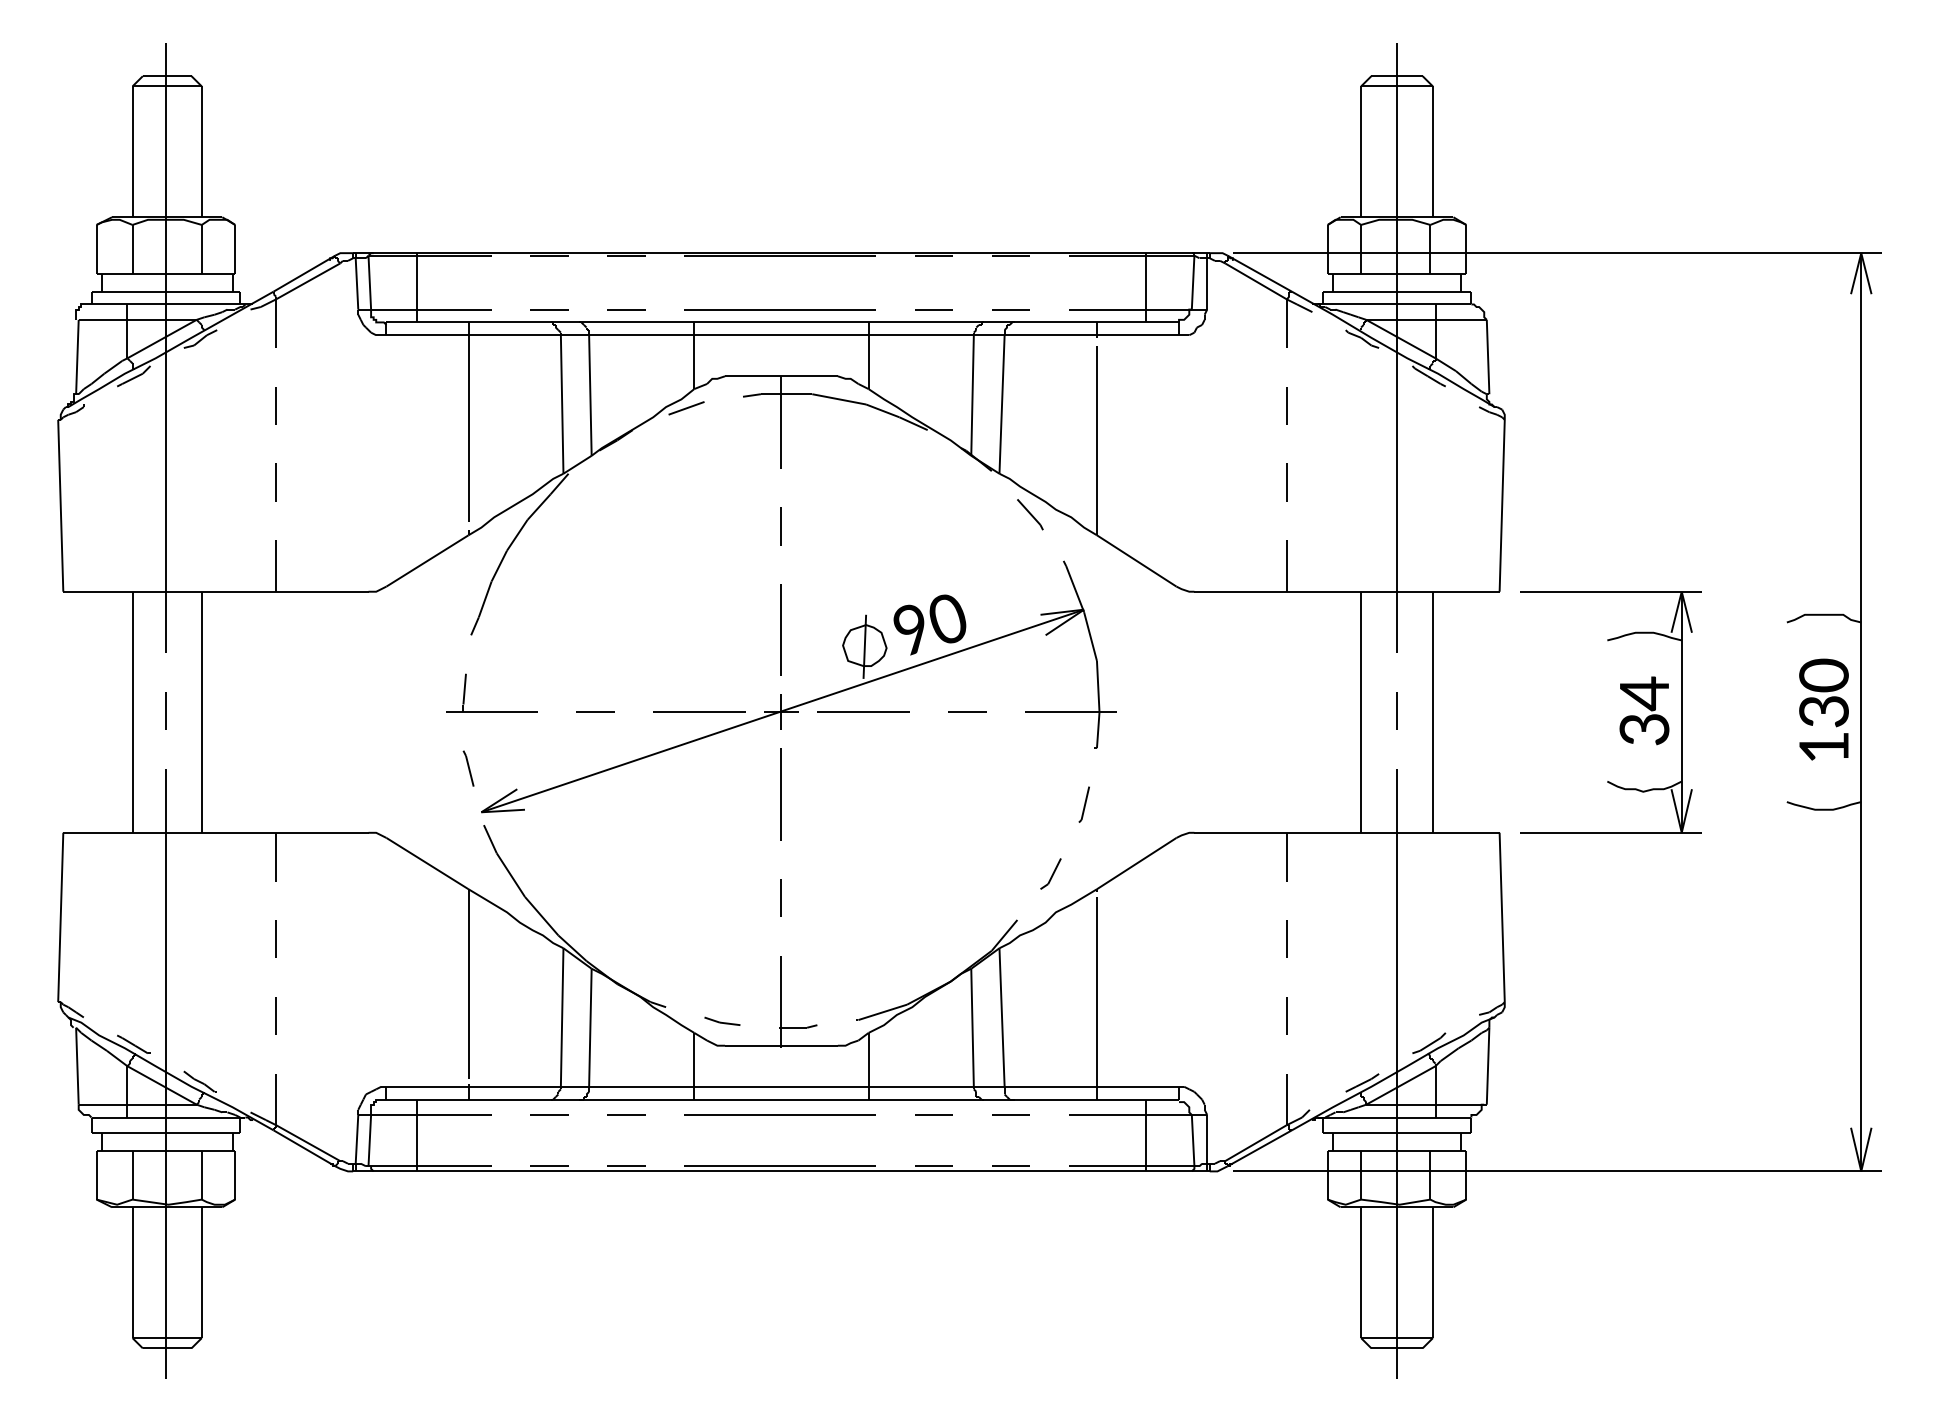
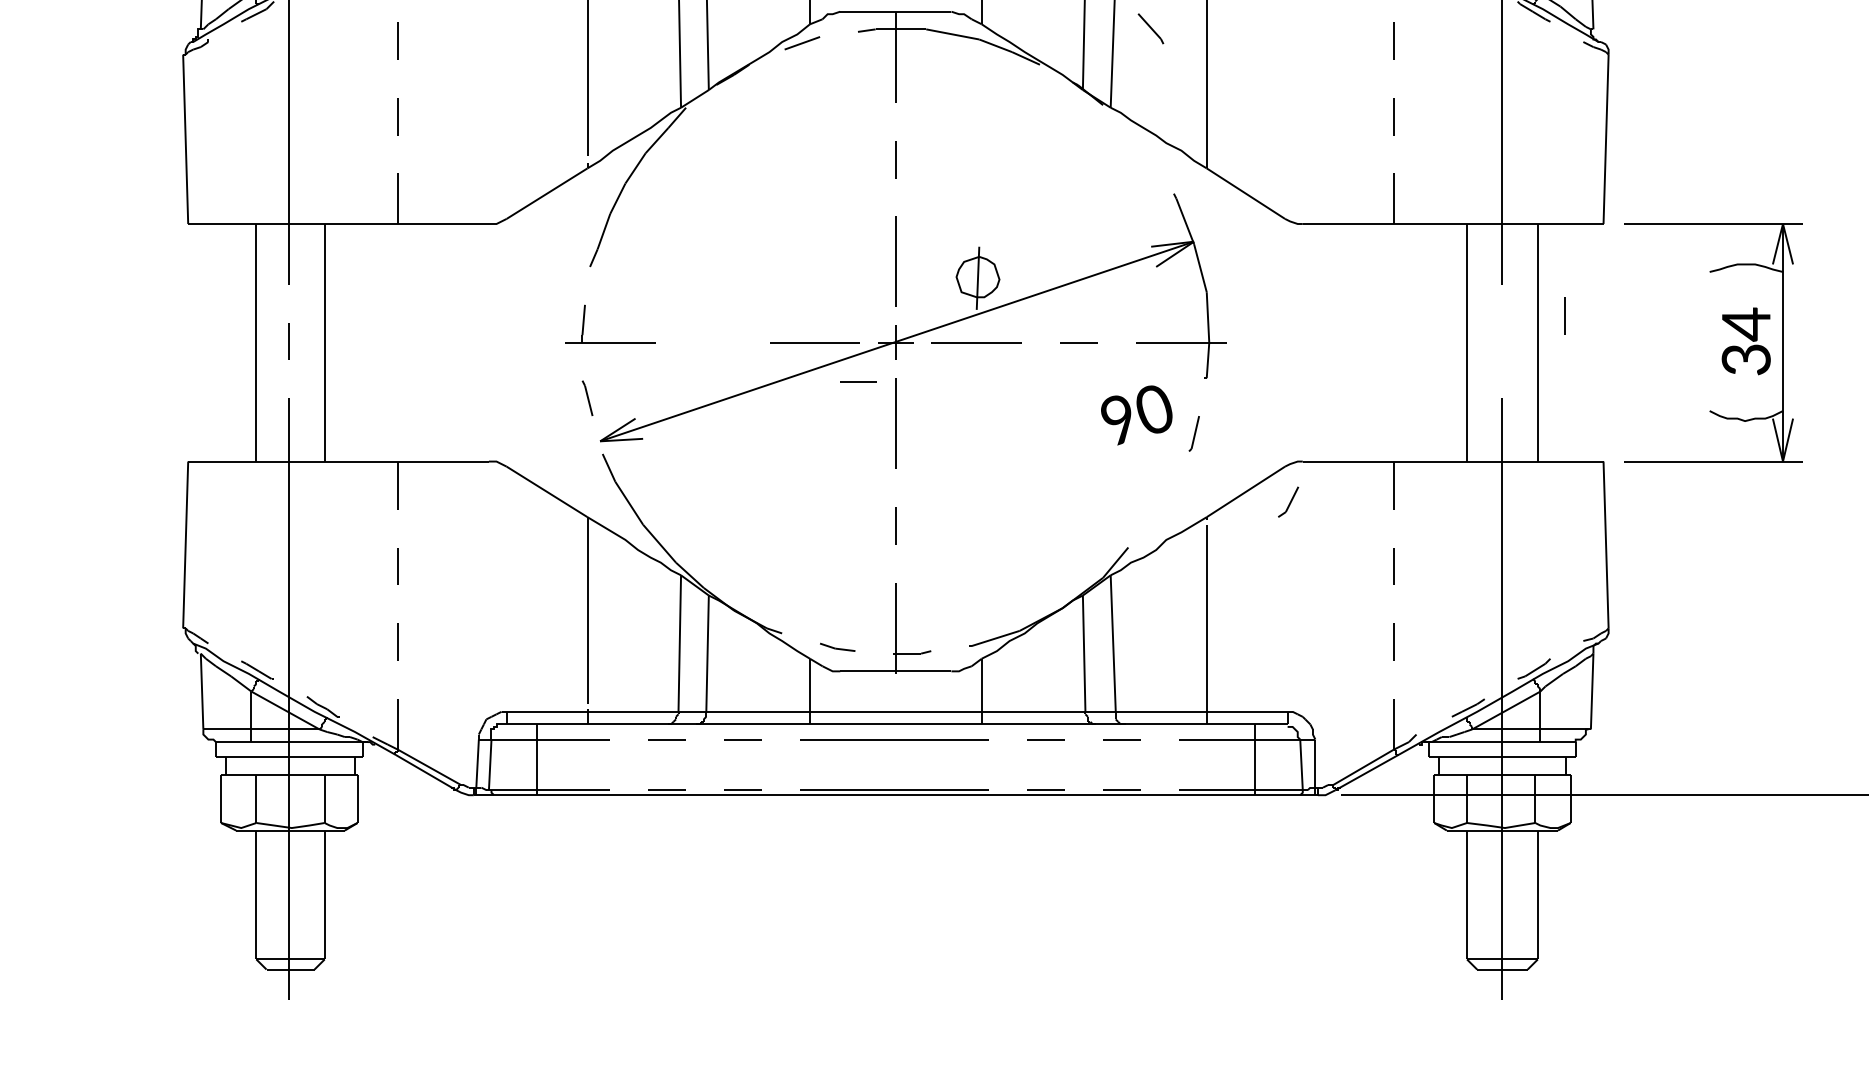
line: (1030, 514) -> (1151, 28), moved
text: (929, 624) -> (1136, 414), moved
line: (1396, 710) -> (1564, 315), moved
line: (595, 711) -> (858, 381), moved
part: (1050, 873) -> (1288, 501), moved

